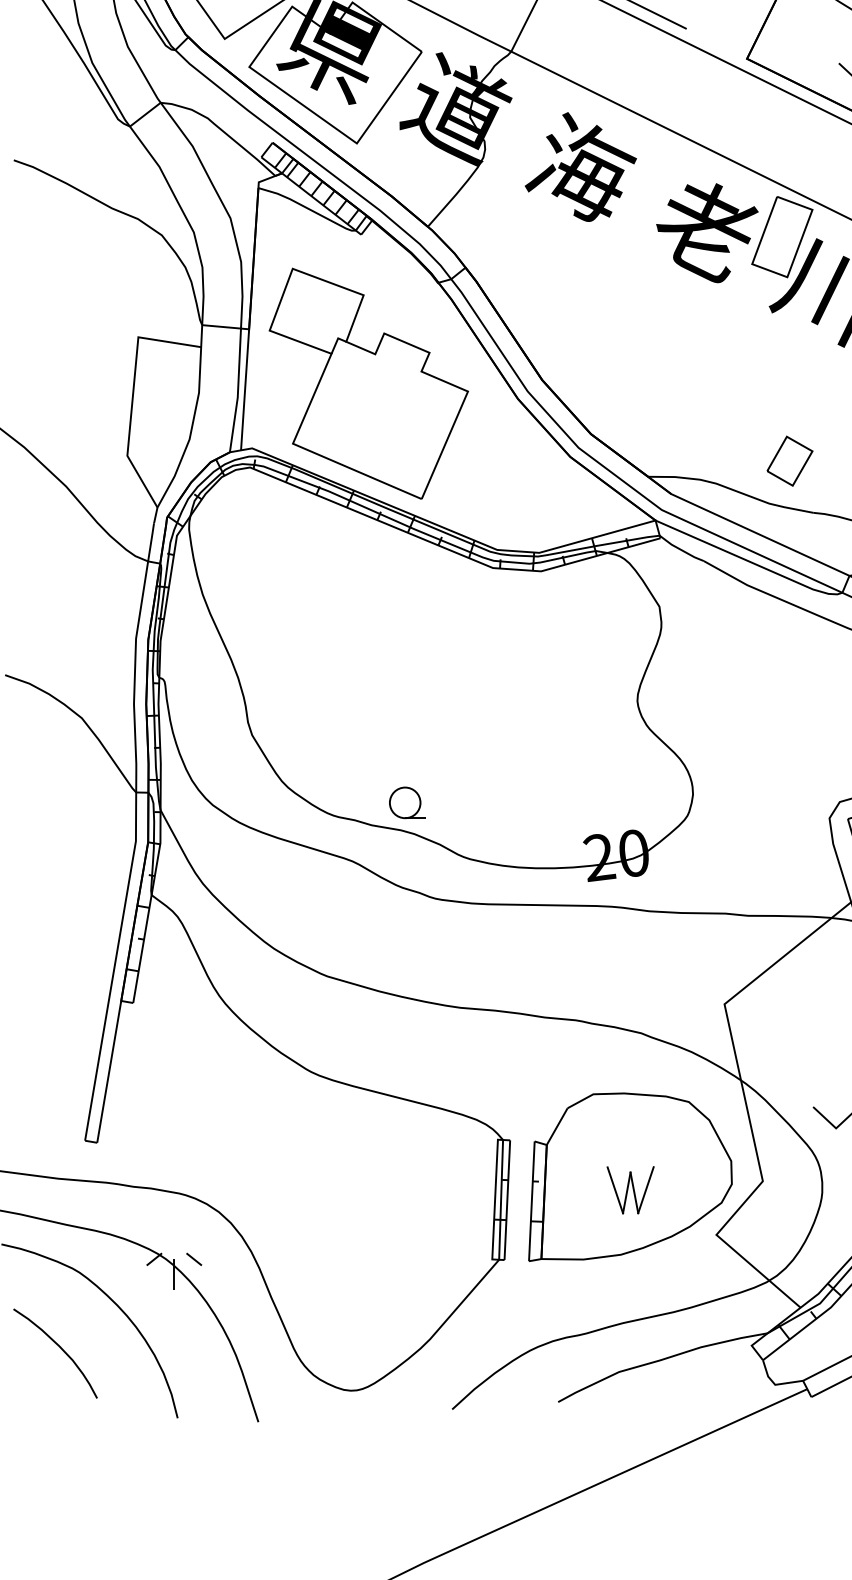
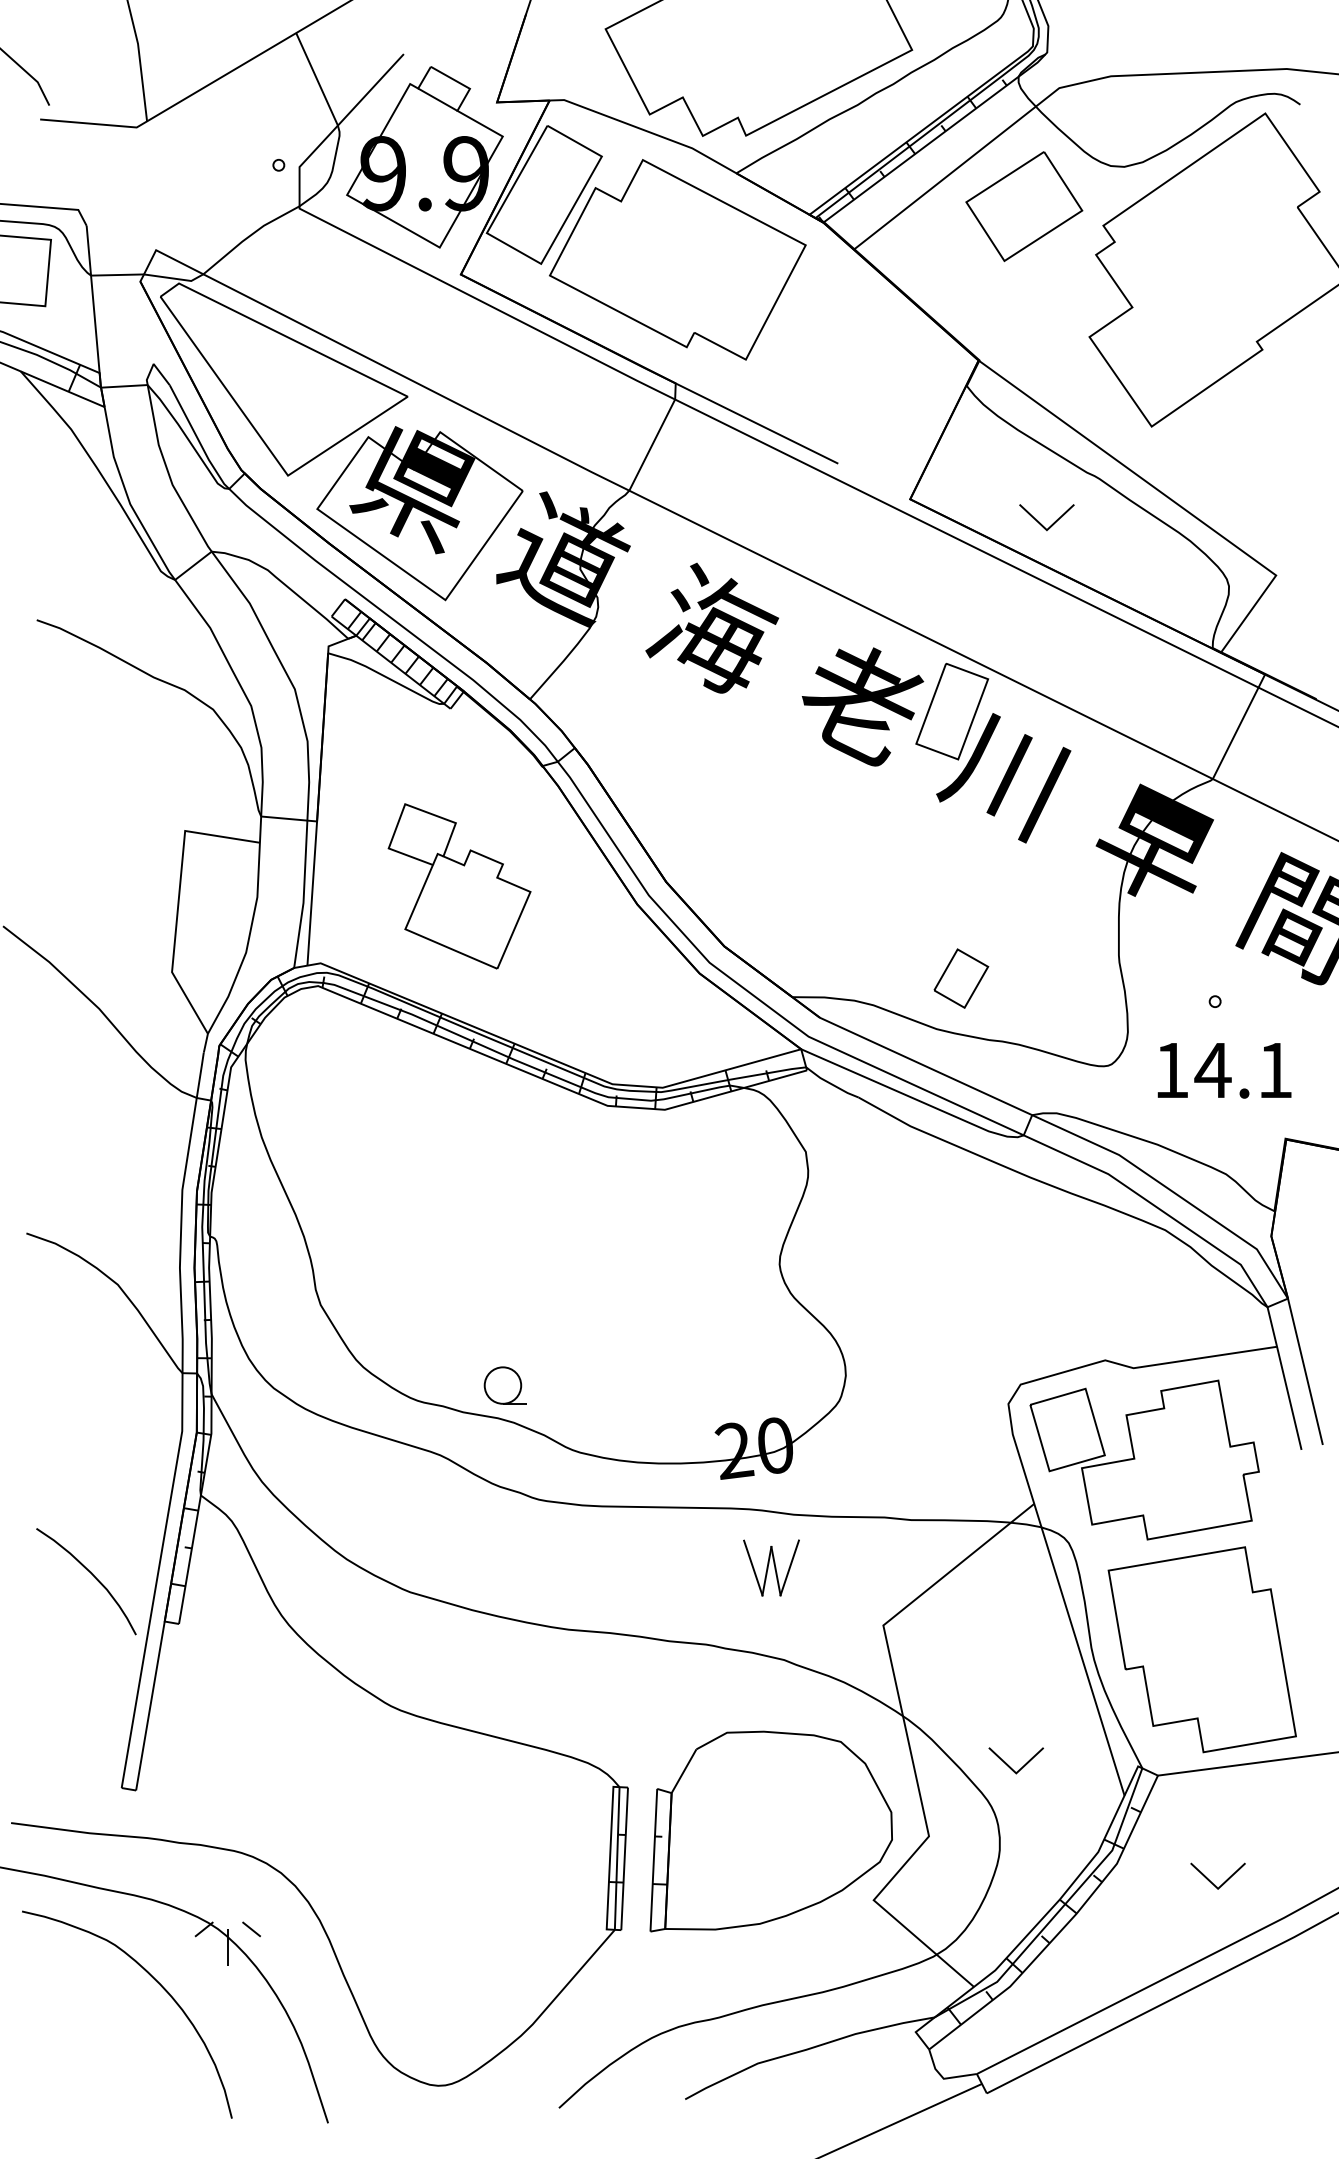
part: (368, 383) -> (459, 886), size x0.6
part: (630, 1189) -> (771, 1567), moved
curve: (60, 1348) -> (92, 1575), moved

